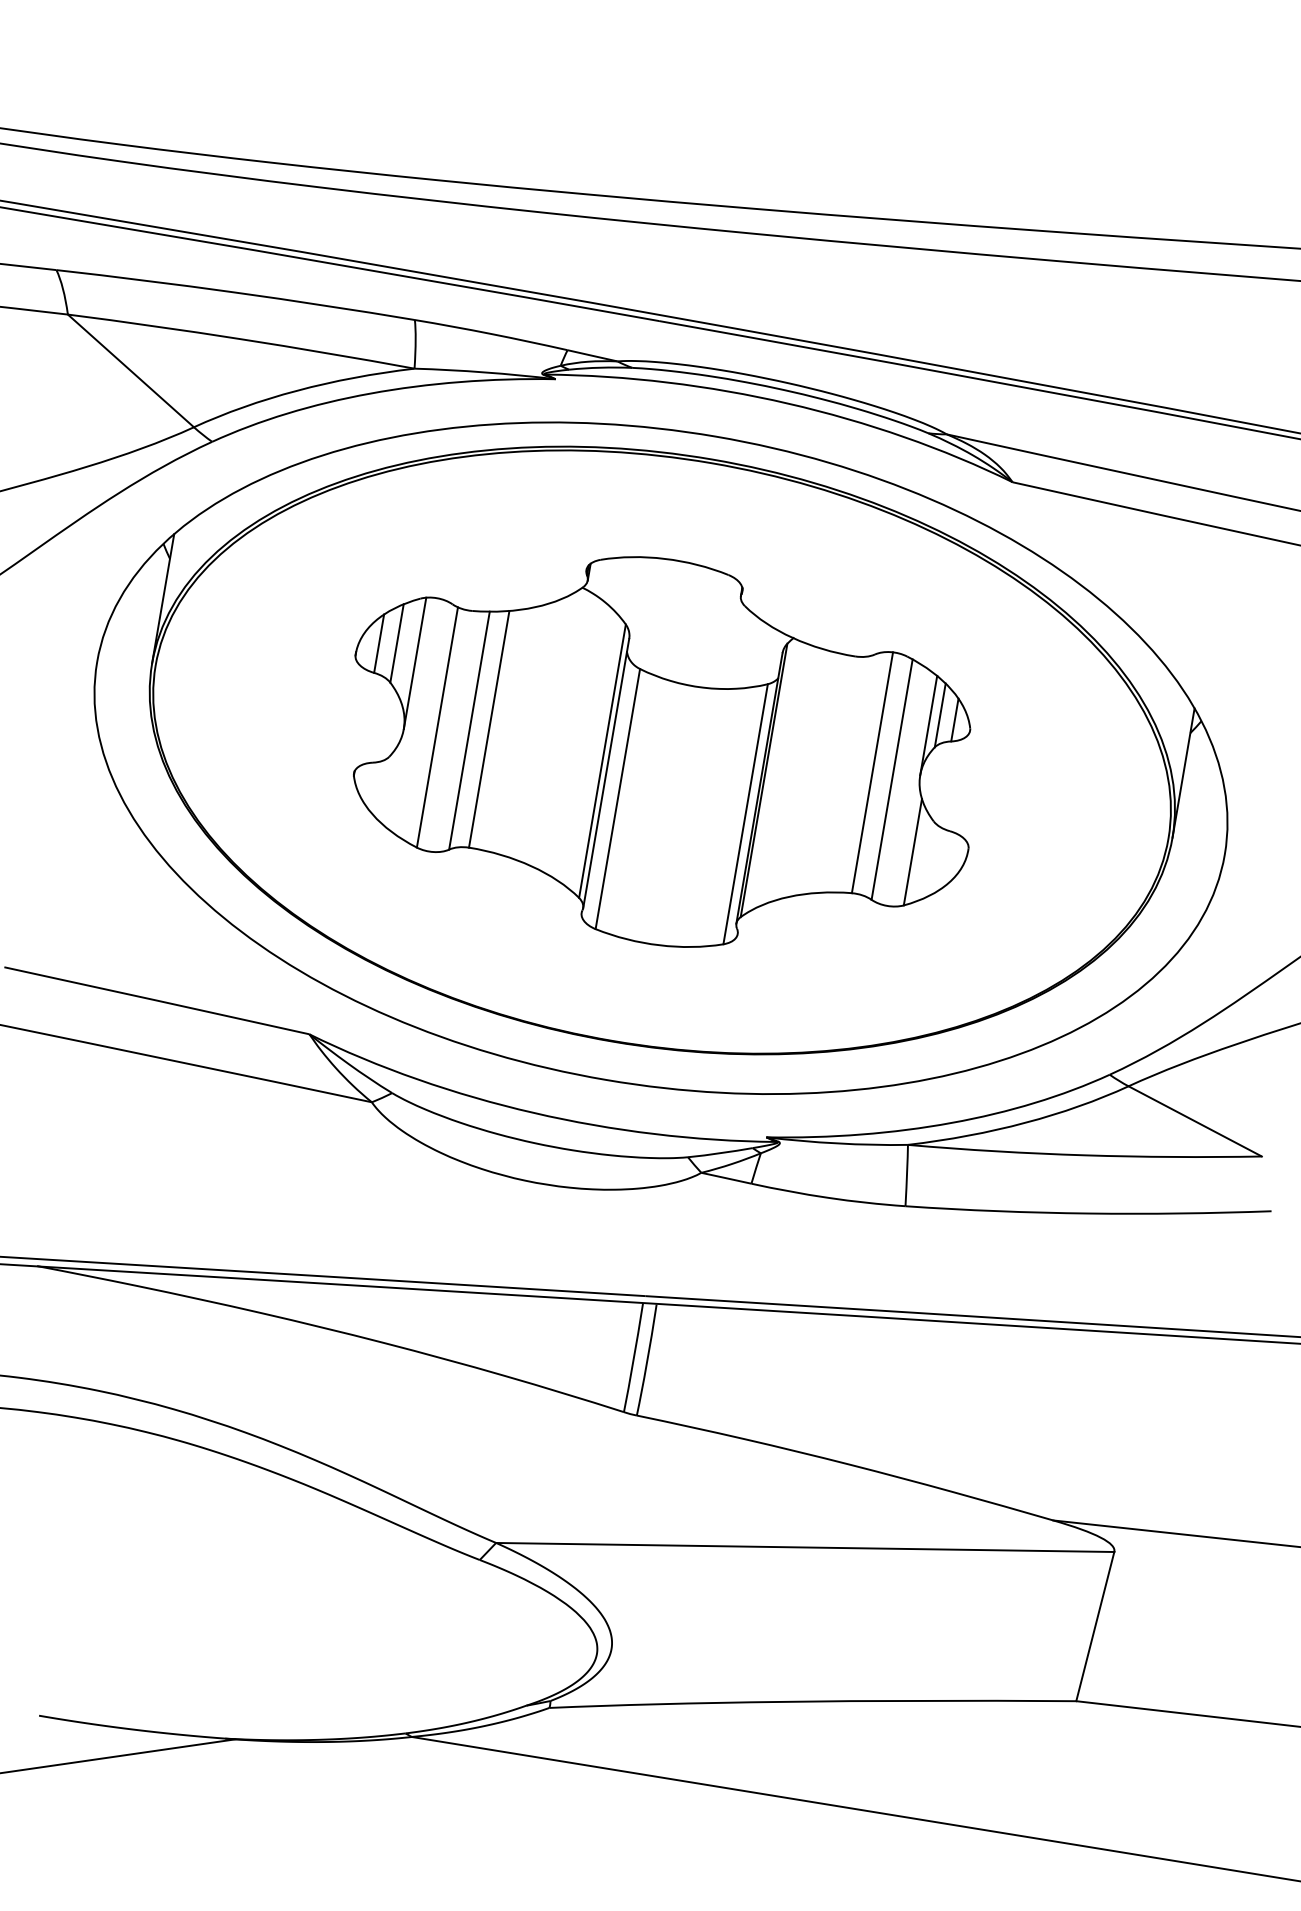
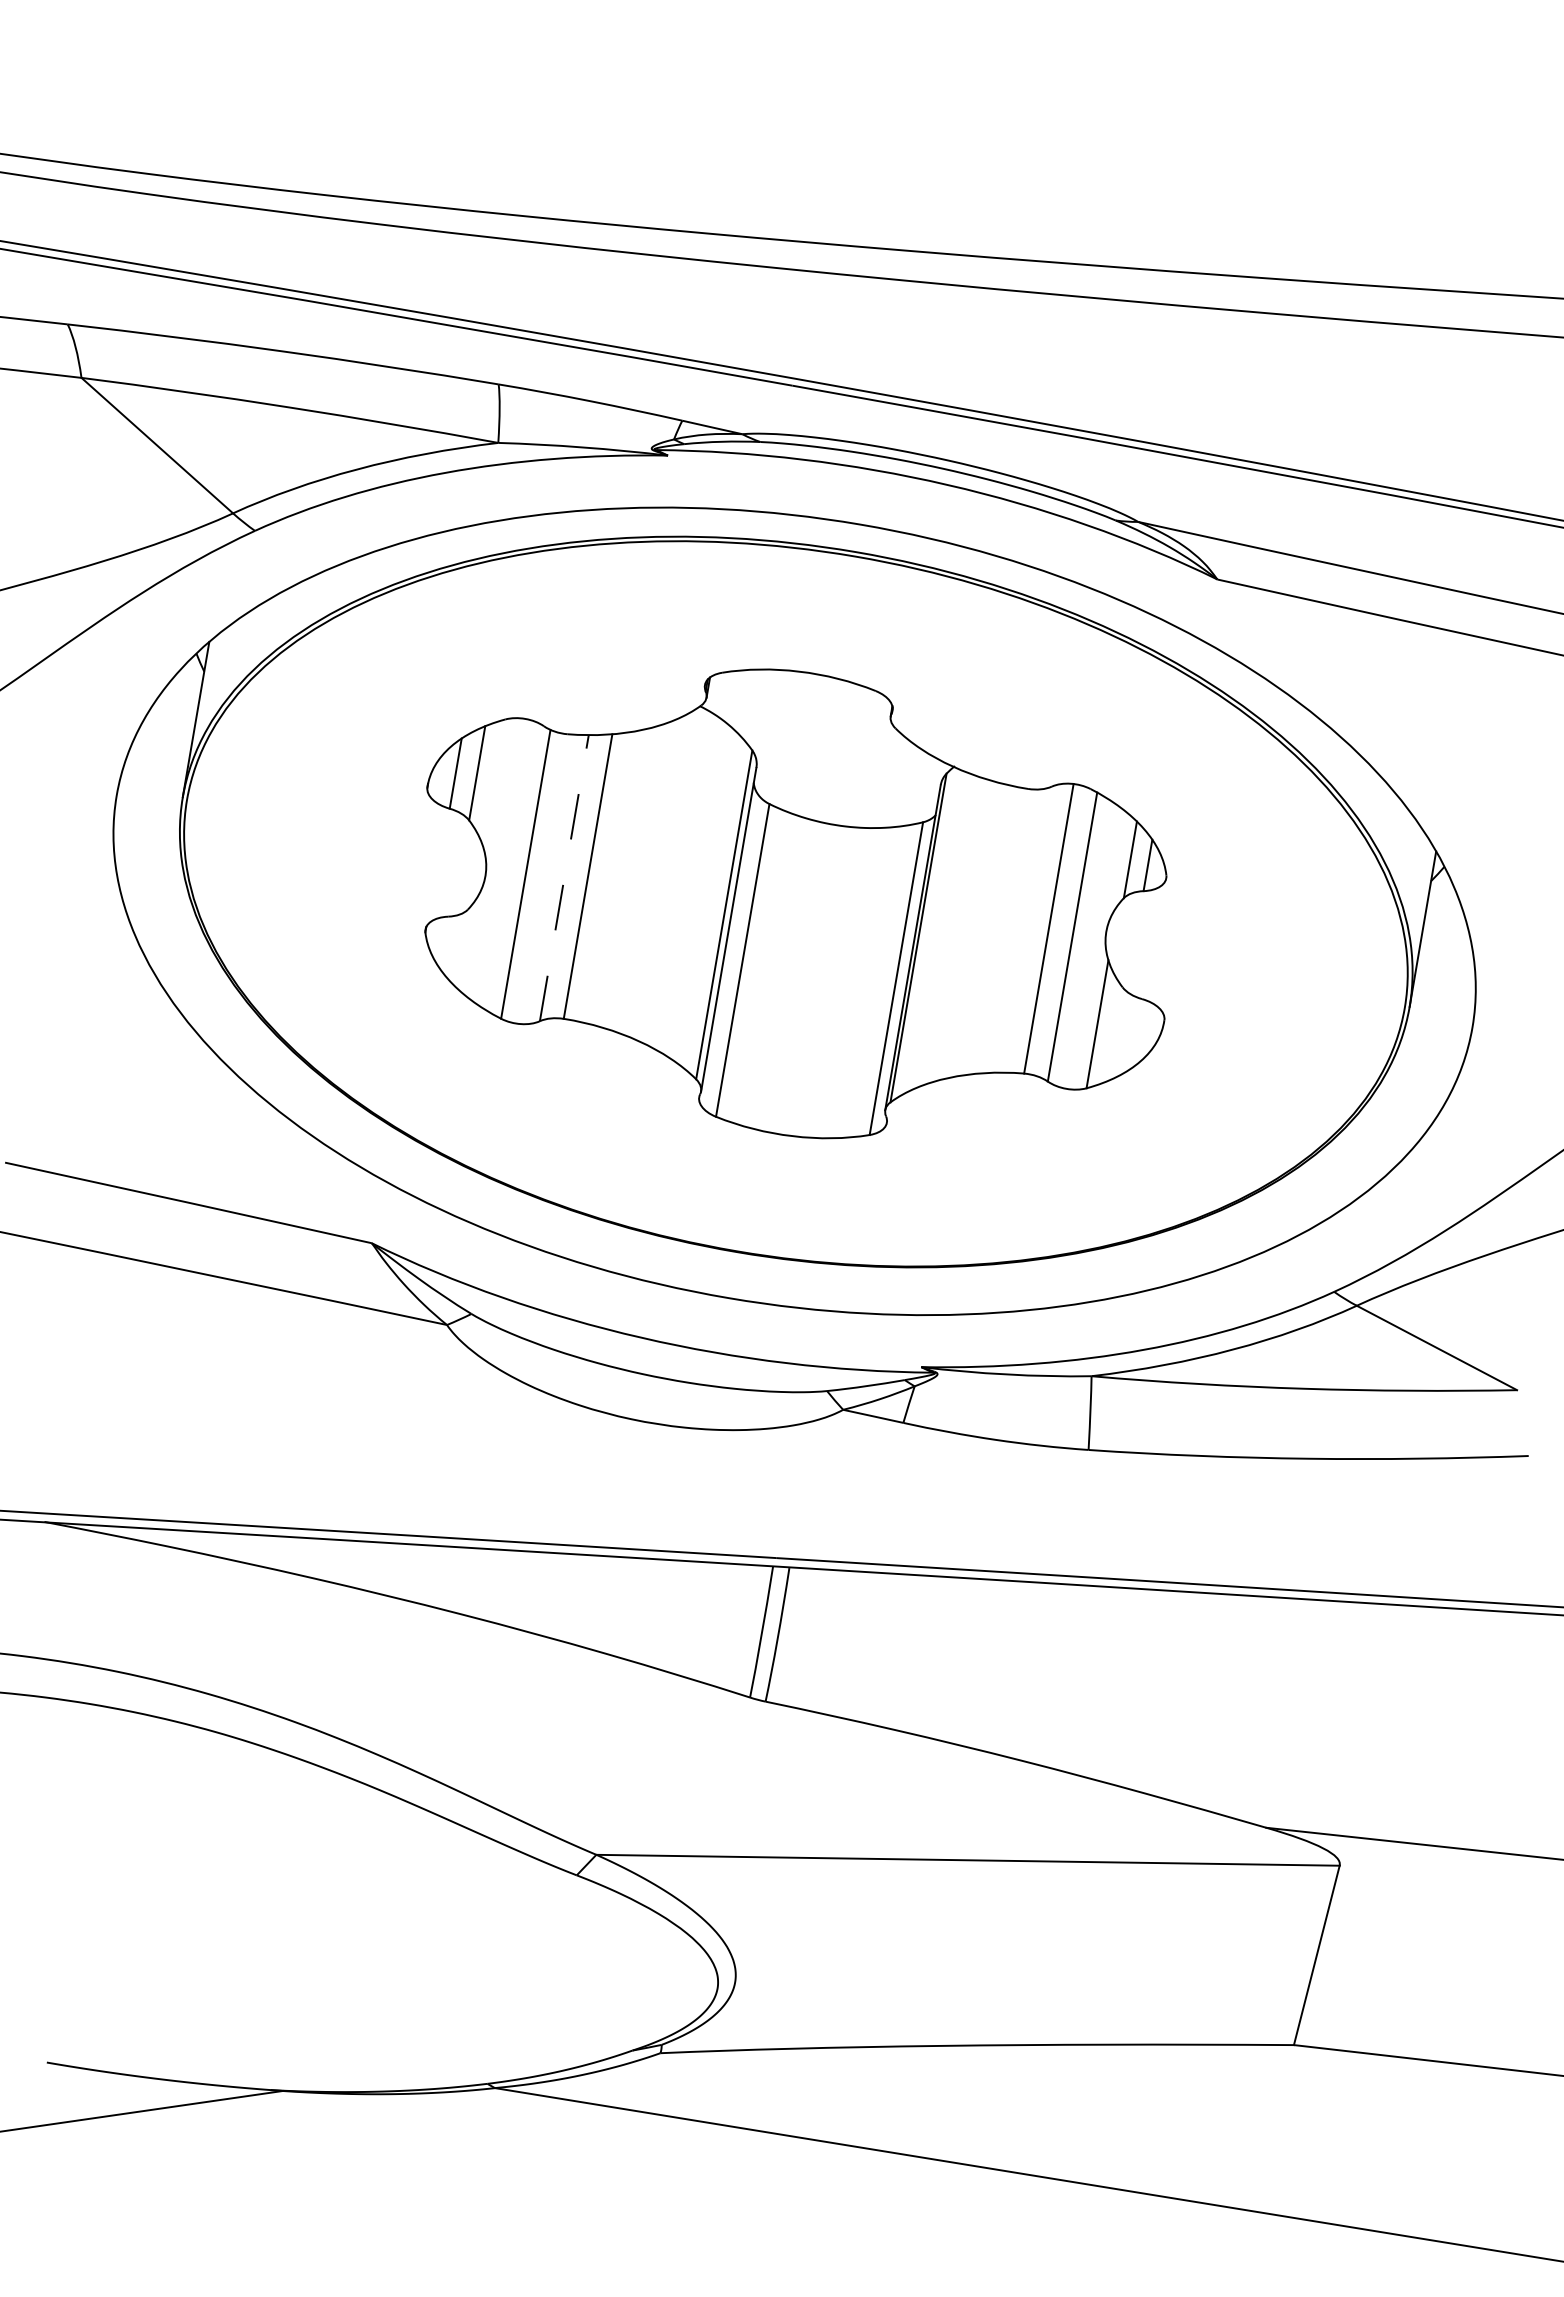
line: (414, 663) -> (498, 797), removed
line: (928, 725) -> (1116, 871), removed
line: (469, 730) -> (564, 877), solid -> dashed

